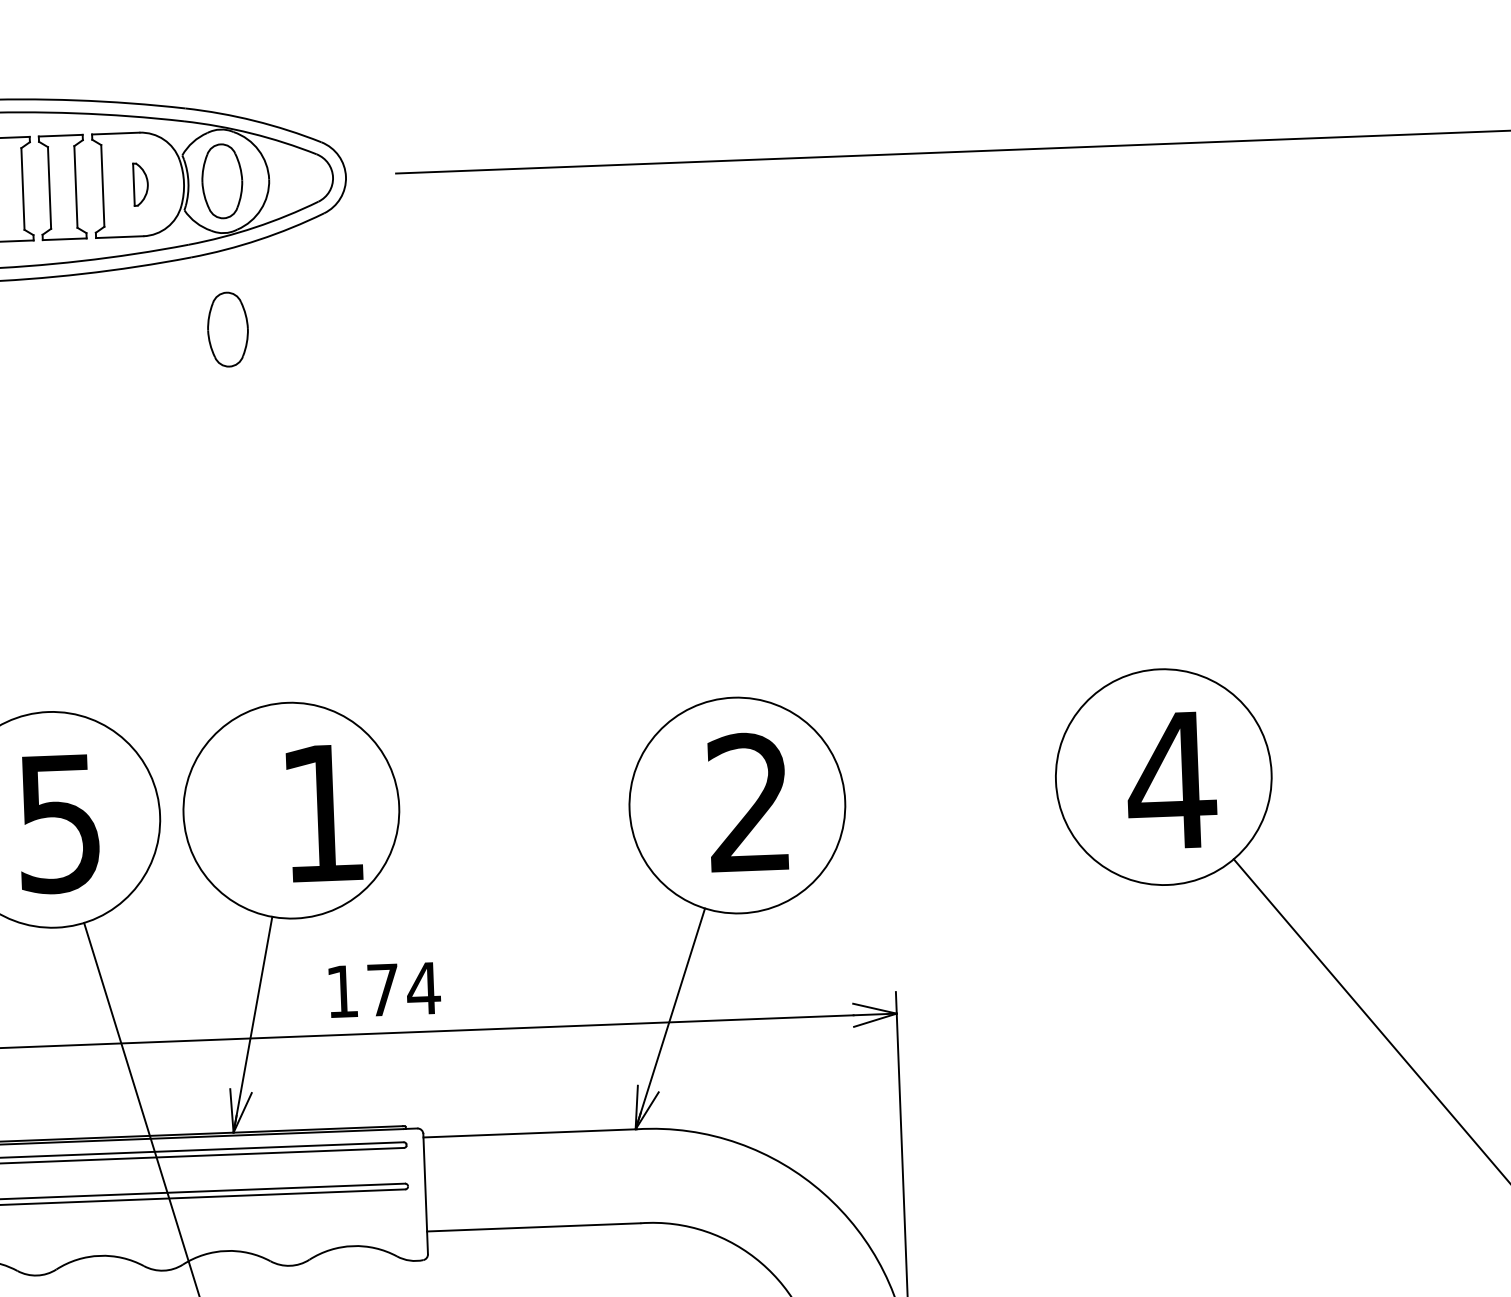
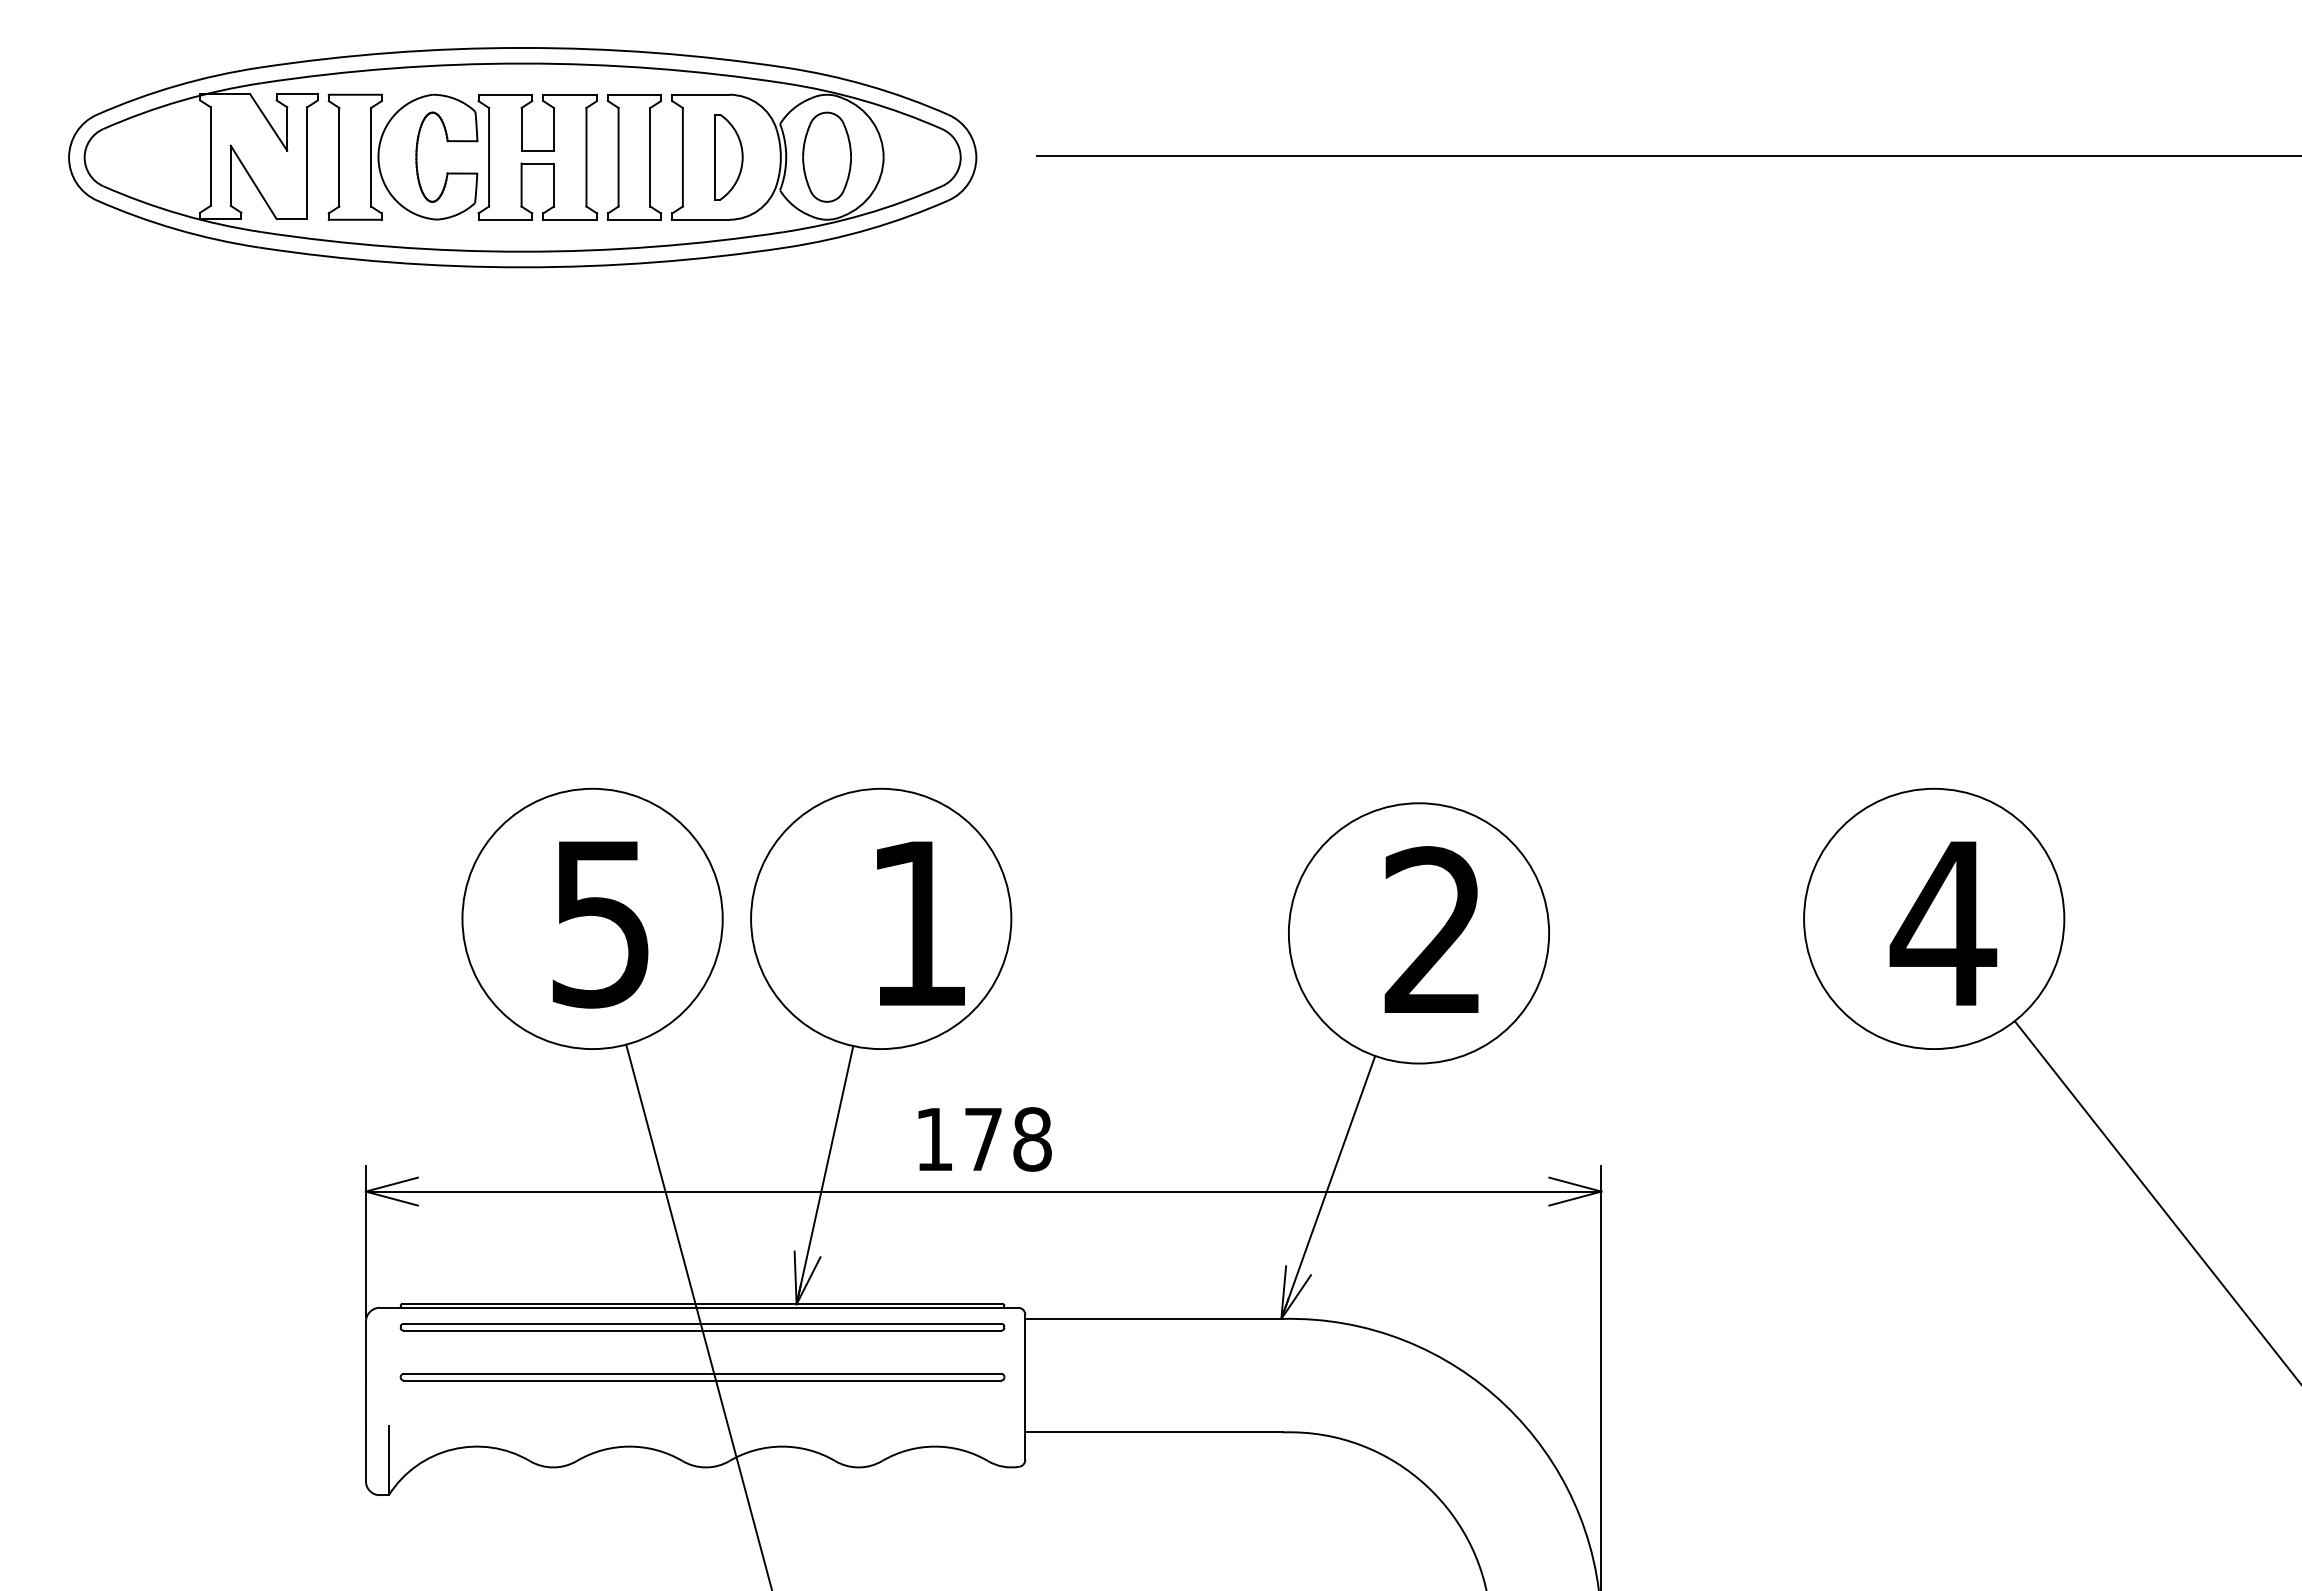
part: (140, 184) -> (728, 157), size x1.67
part: (227, 329) -> (826, 335), removed
text: (423, 988) -> (1032, 1139), 174 -> 178

